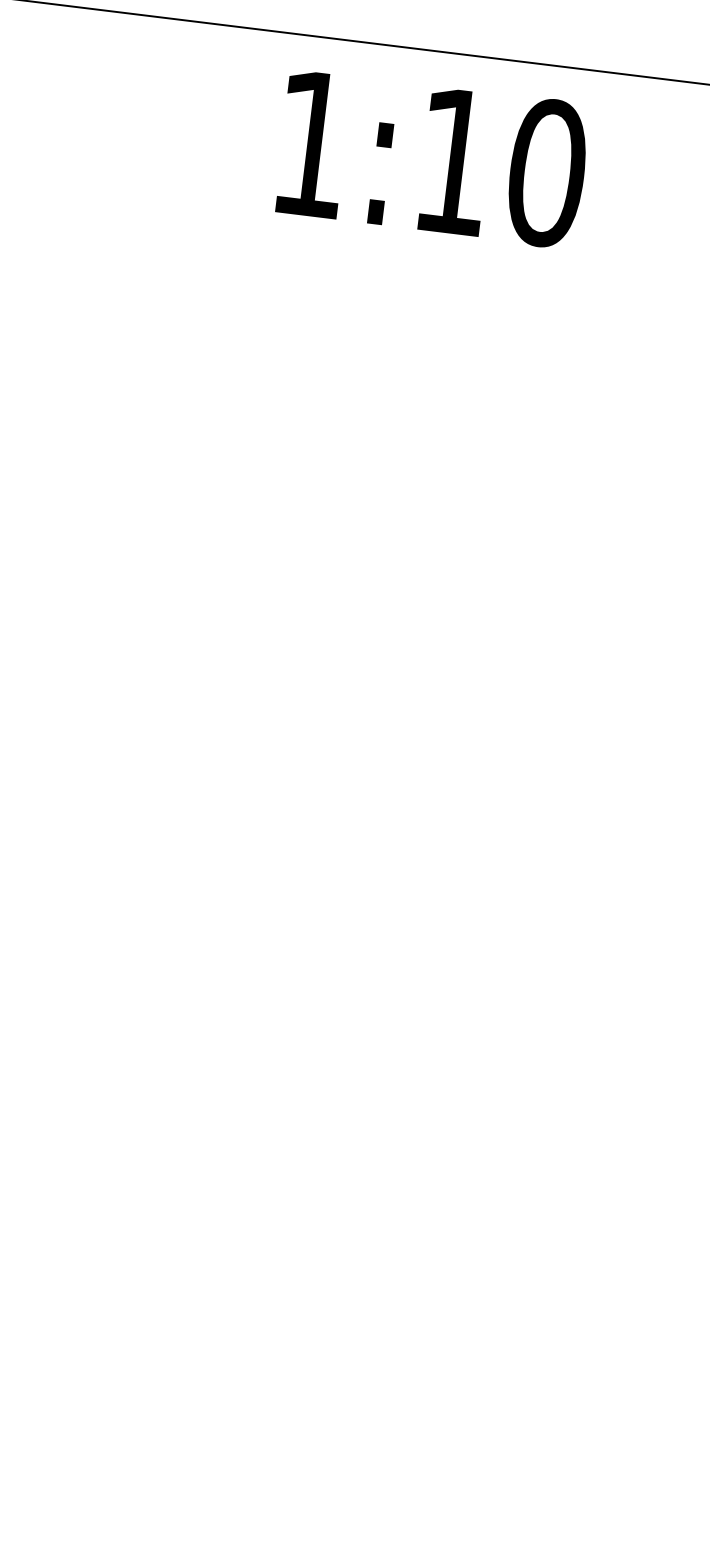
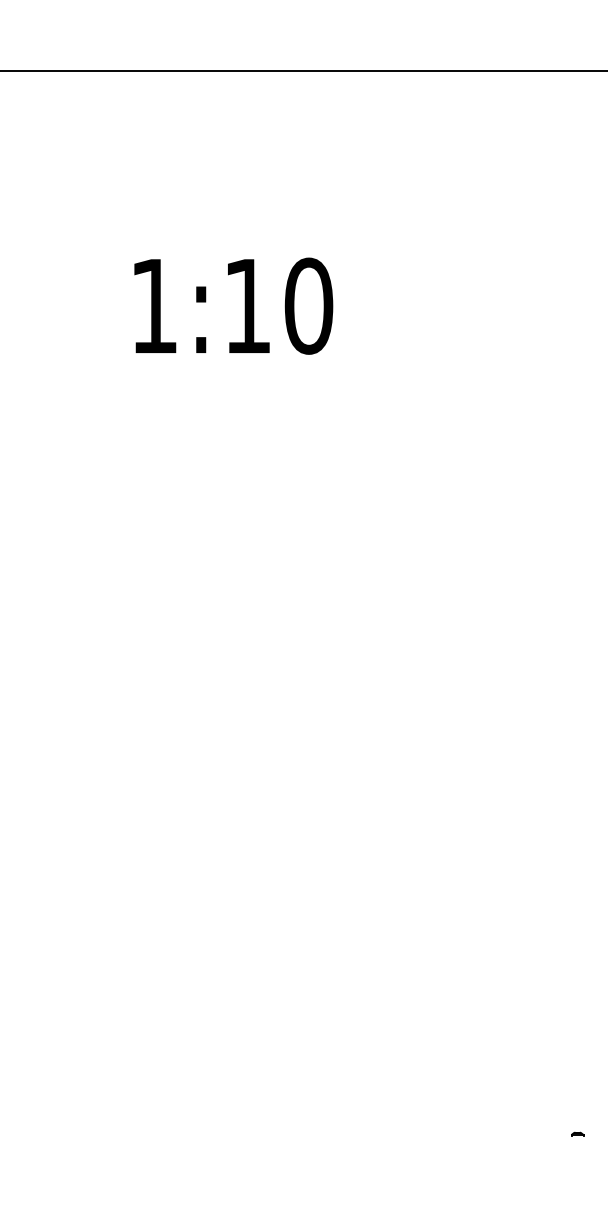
text: (432, 157) -> (233, 305), moved

